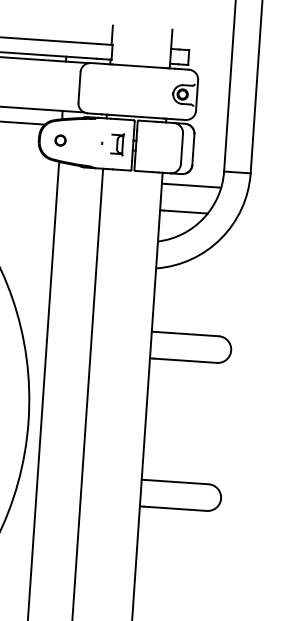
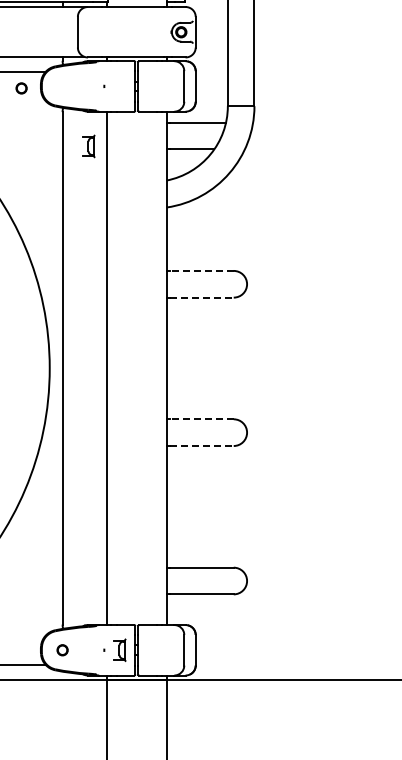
circle: (60, 140) -> (21, 88), moved
part: (117, 144) -> (88, 146), moved
line: (187, 333) -> (202, 270), solid -> dashed
line: (185, 360) -> (202, 297), solid -> dashed
line: (177, 482) -> (202, 419), solid -> dashed
line: (175, 509) -> (202, 446), solid -> dashed

